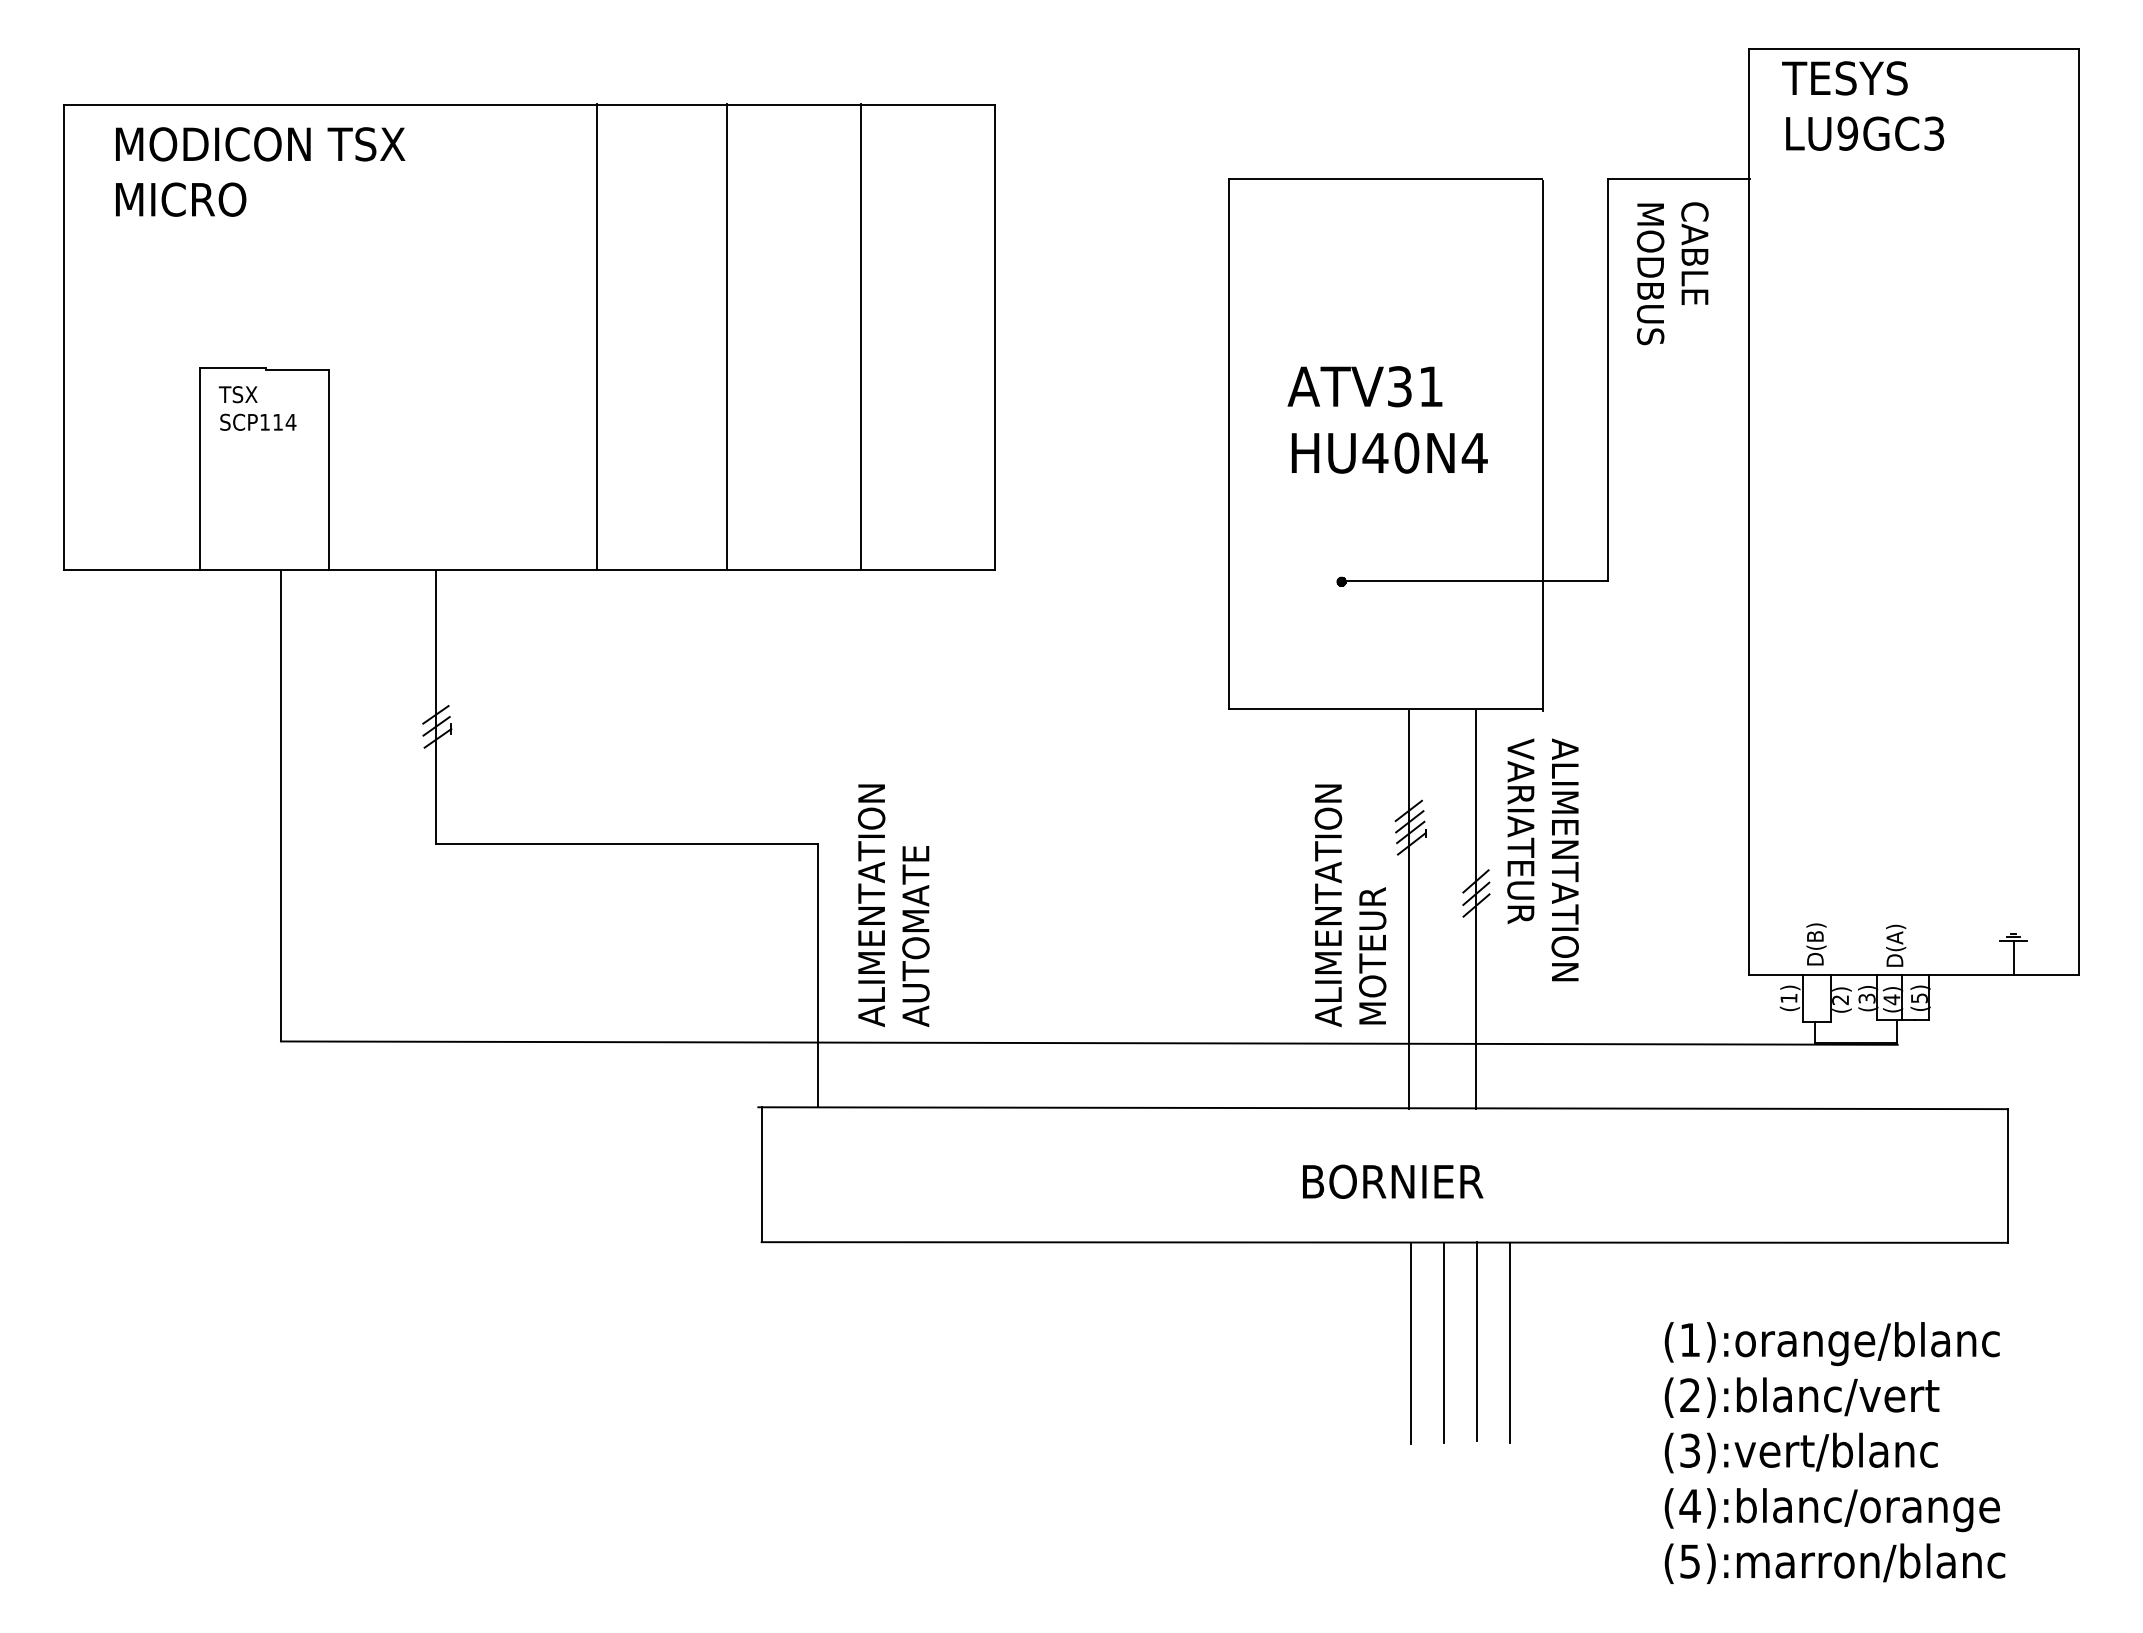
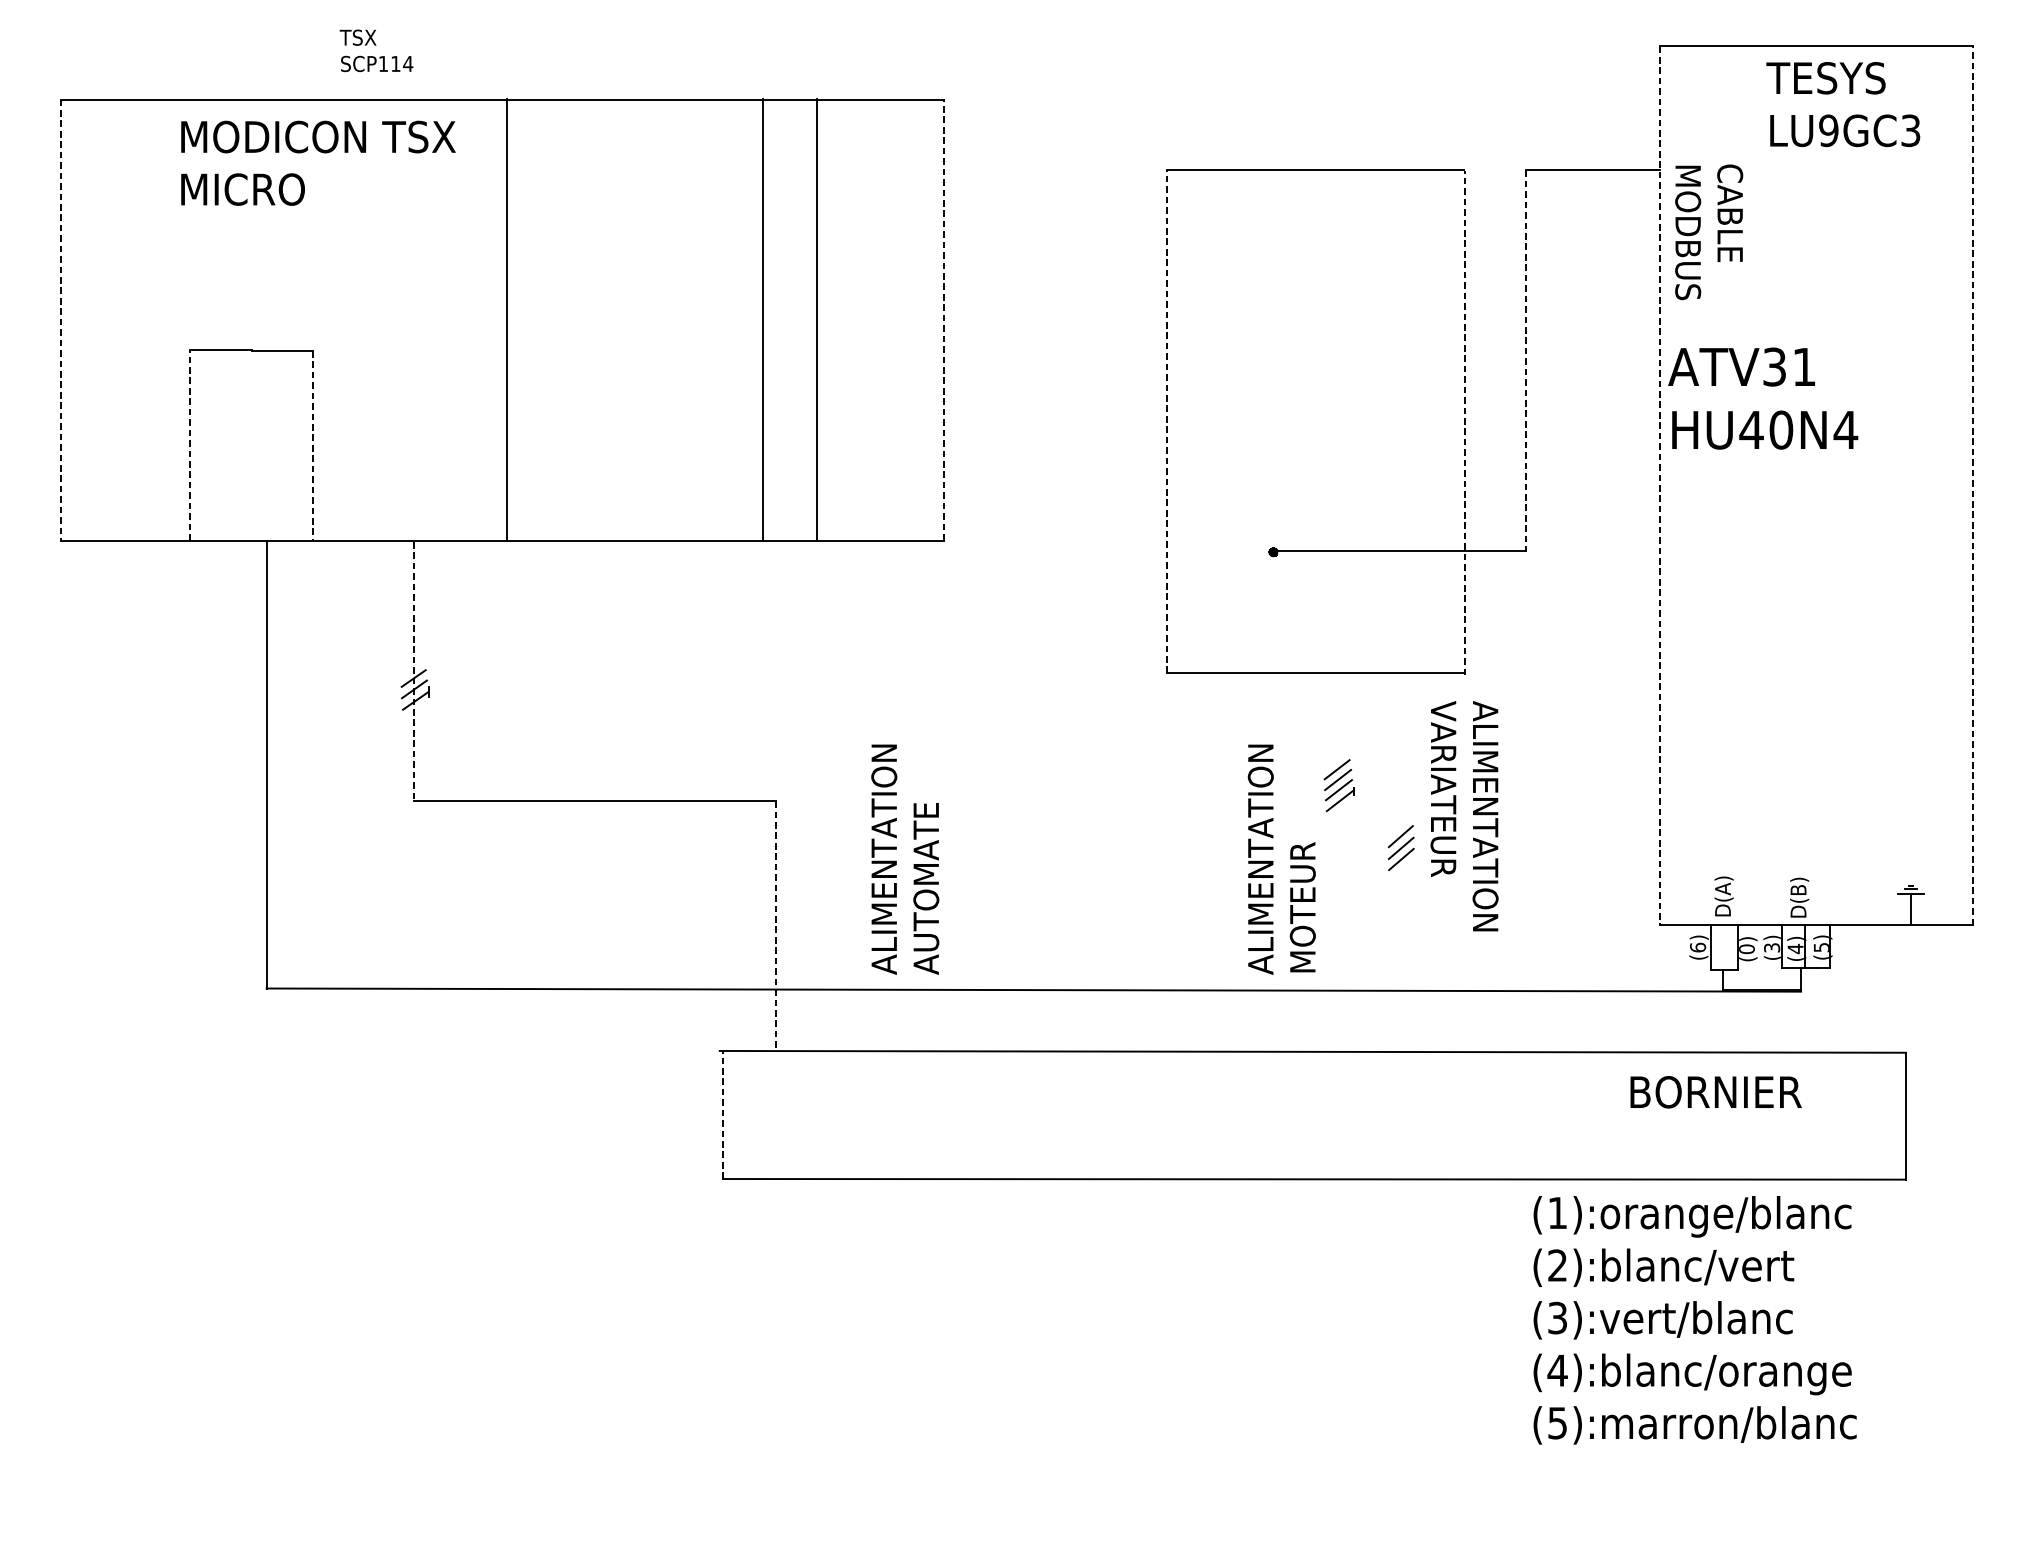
text: (1863, 105) -> (1843, 103), moved
text: (260, 171) -> (318, 162), moved
text: (1672, 273) -> (1708, 232), moved
line: (596, 336) -> (506, 319), moved
line: (727, 336) -> (763, 319), moved
line: (994, 336) -> (943, 319), solid -> dashed
line: (64, 337) -> (61, 320), solid -> dashed
line: (1607, 380) -> (1525, 361), solid -> dashed
text: (257, 408) -> (376, 50), moved
text: (1387, 419) -> (1762, 398), moved
line: (1229, 444) -> (1166, 421), solid -> dashed
line: (1543, 445) -> (1464, 422), solid -> dashed
line: (199, 468) -> (189, 444), solid -> dashed
line: (329, 470) -> (312, 446), solid -> dashed
line: (1749, 511) -> (1660, 485), solid -> dashed
line: (2078, 511) -> (1972, 485), solid -> dashed
line: (435, 707) -> (413, 671), solid -> dashed
text: (893, 905) -> (905, 859), moved
line: (1409, 910) -> (1337, 864), removed
line: (1475, 910) -> (1400, 864), removed
text: (1815, 936) -> (1723, 888), D(B) -> D(A)
text: (1894, 937) -> (1798, 889), D(A) -> D(B)
line: (817, 975) -> (775, 925), solid -> dashed
text: (1788, 998) -> (1697, 947), (1) -> (6)
text: (1840, 1000) -> (1746, 949), (2) -> (0)
line: (761, 1174) -> (722, 1114), solid -> dashed
text: (1393, 1181) -> (1716, 1091), moved
line: (1477, 1341) -> (1402, 1273), removed
line: (1410, 1343) -> (1338, 1275), removed
line: (1443, 1343) -> (1370, 1275), removed
line: (1510, 1343) -> (1433, 1275), removed
text: (1834, 1452) -> (1694, 1319), moved

